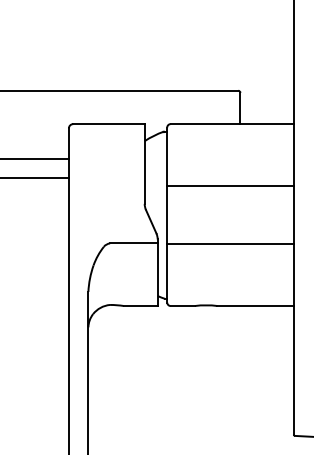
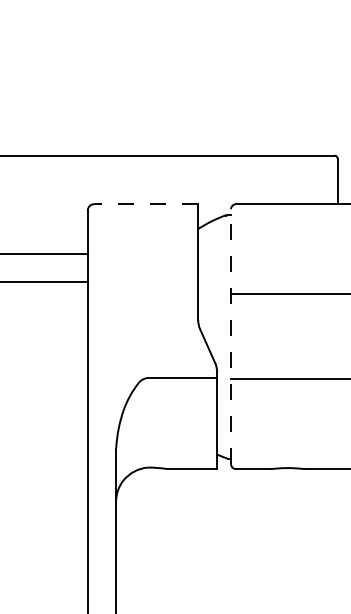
line: (108, 124) -> (145, 204), solid -> dashed
line: (167, 214) -> (231, 335), solid -> dashed

